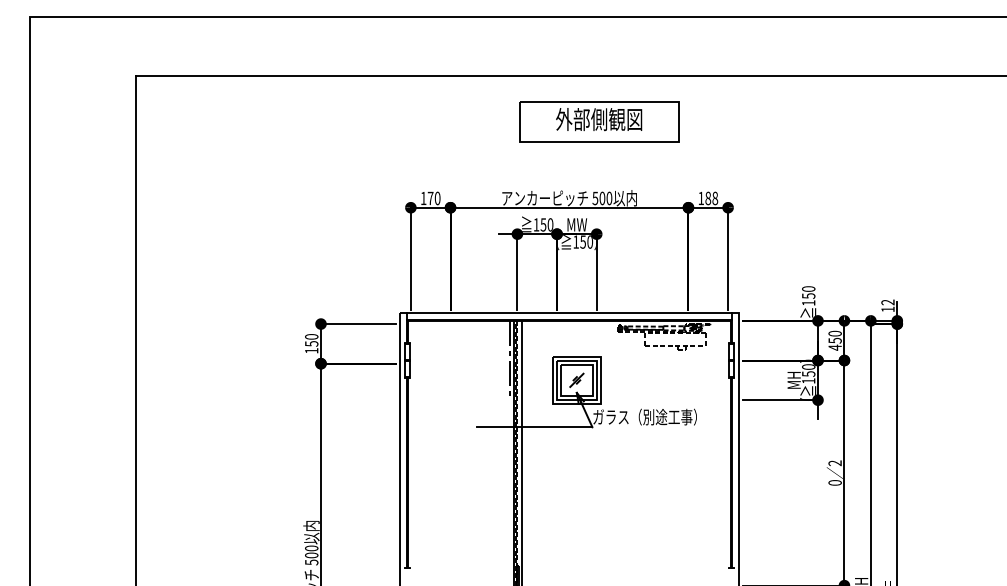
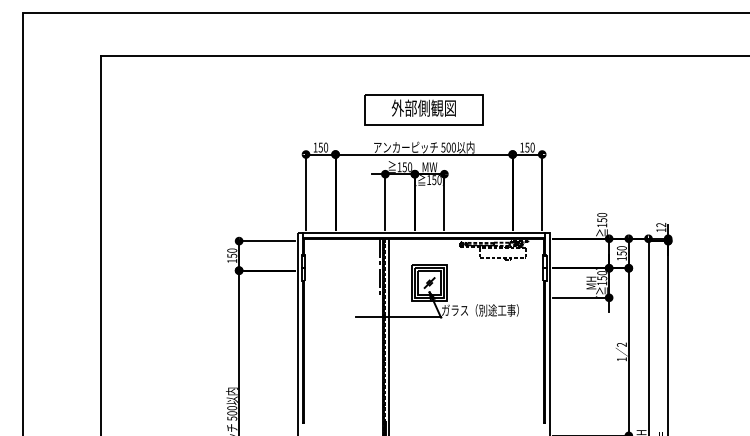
part: (599, 121) -> (424, 109), moved
text: (711, 197) -> (529, 146), 188 -> 150
text: (430, 198) -> (320, 147), 170 -> 150
text: (834, 347) -> (621, 258), 450 -> 150
text: (834, 482) -> (621, 359), 0 -> 1

